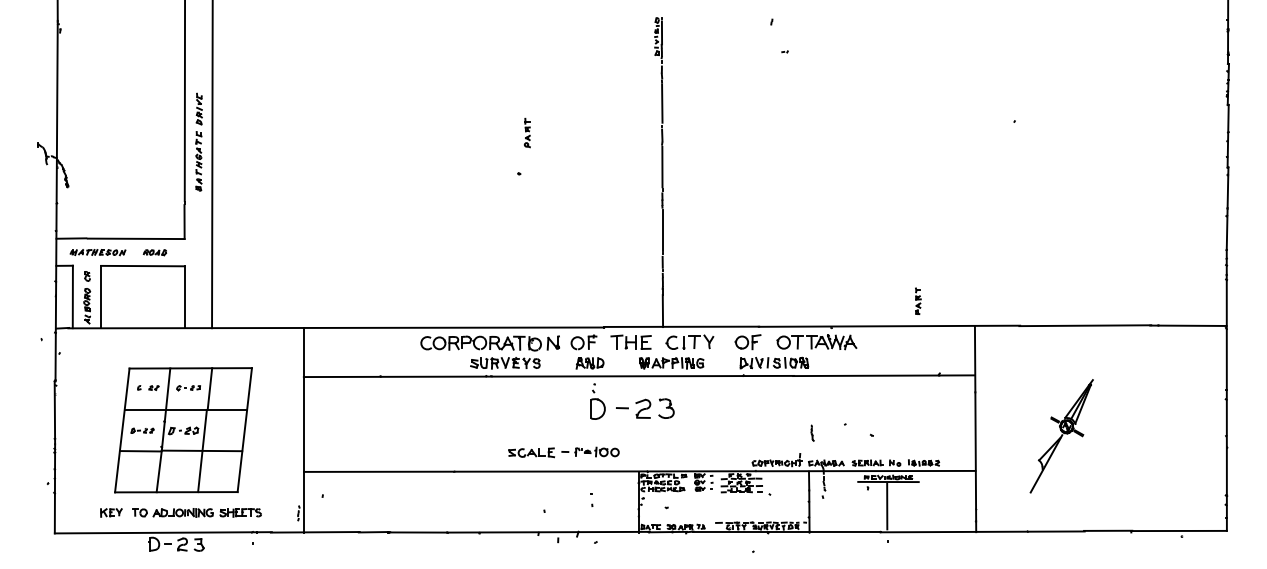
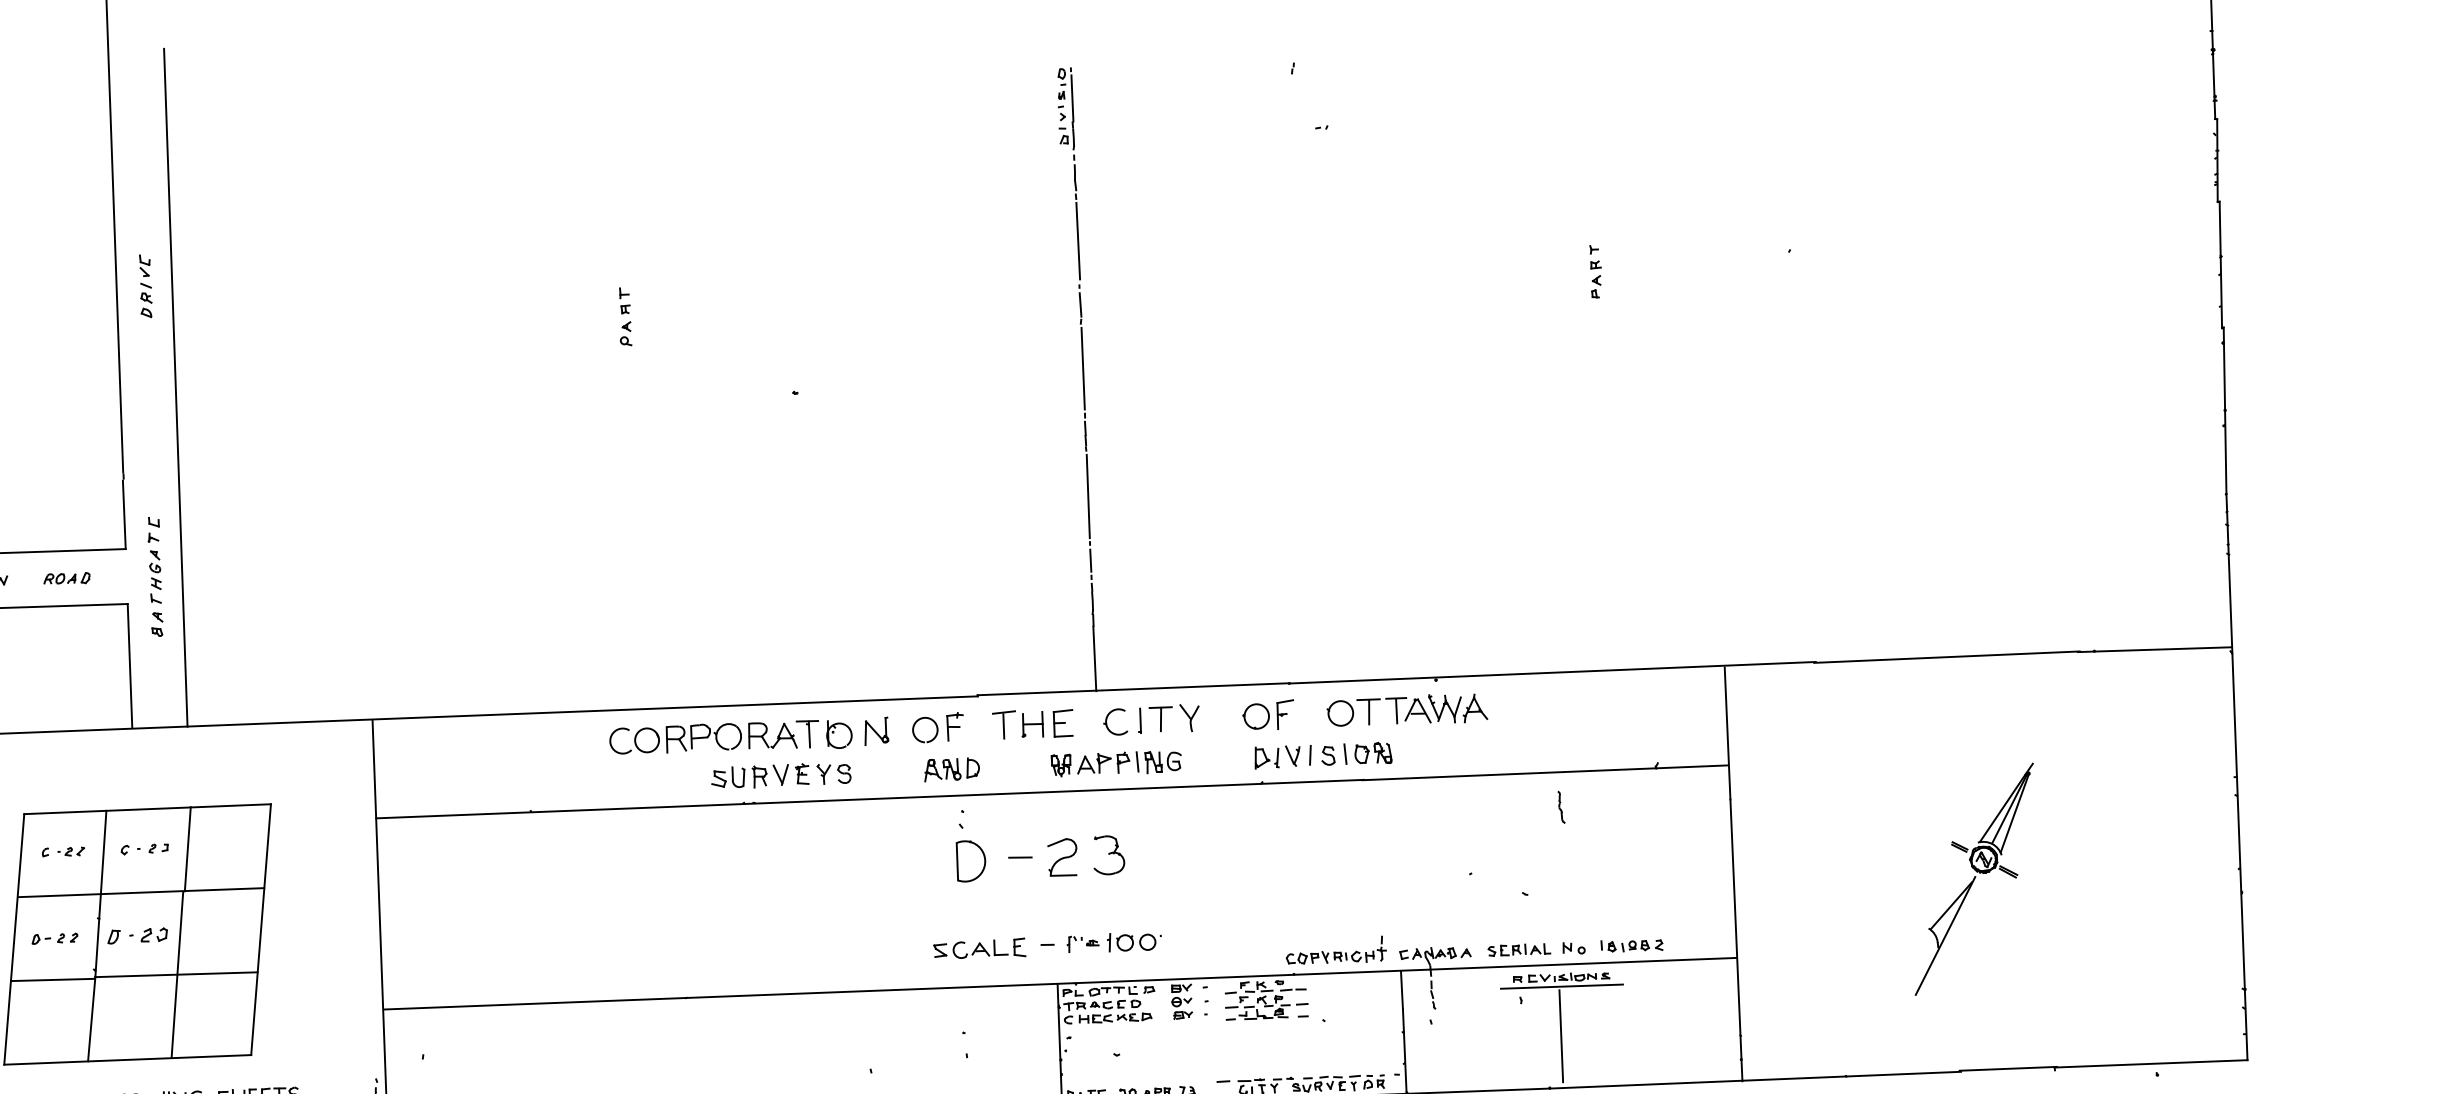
part: (526, 132) -> (623, 315), moved
part: (198, 161) -> (154, 577), moved
part: (918, 300) -> (1596, 270), moved
line: (812, 432) -> (1561, 806), moved
part: (1061, 436) -> (1973, 879), moved
part: (563, 452) -> (1043, 946), moved

